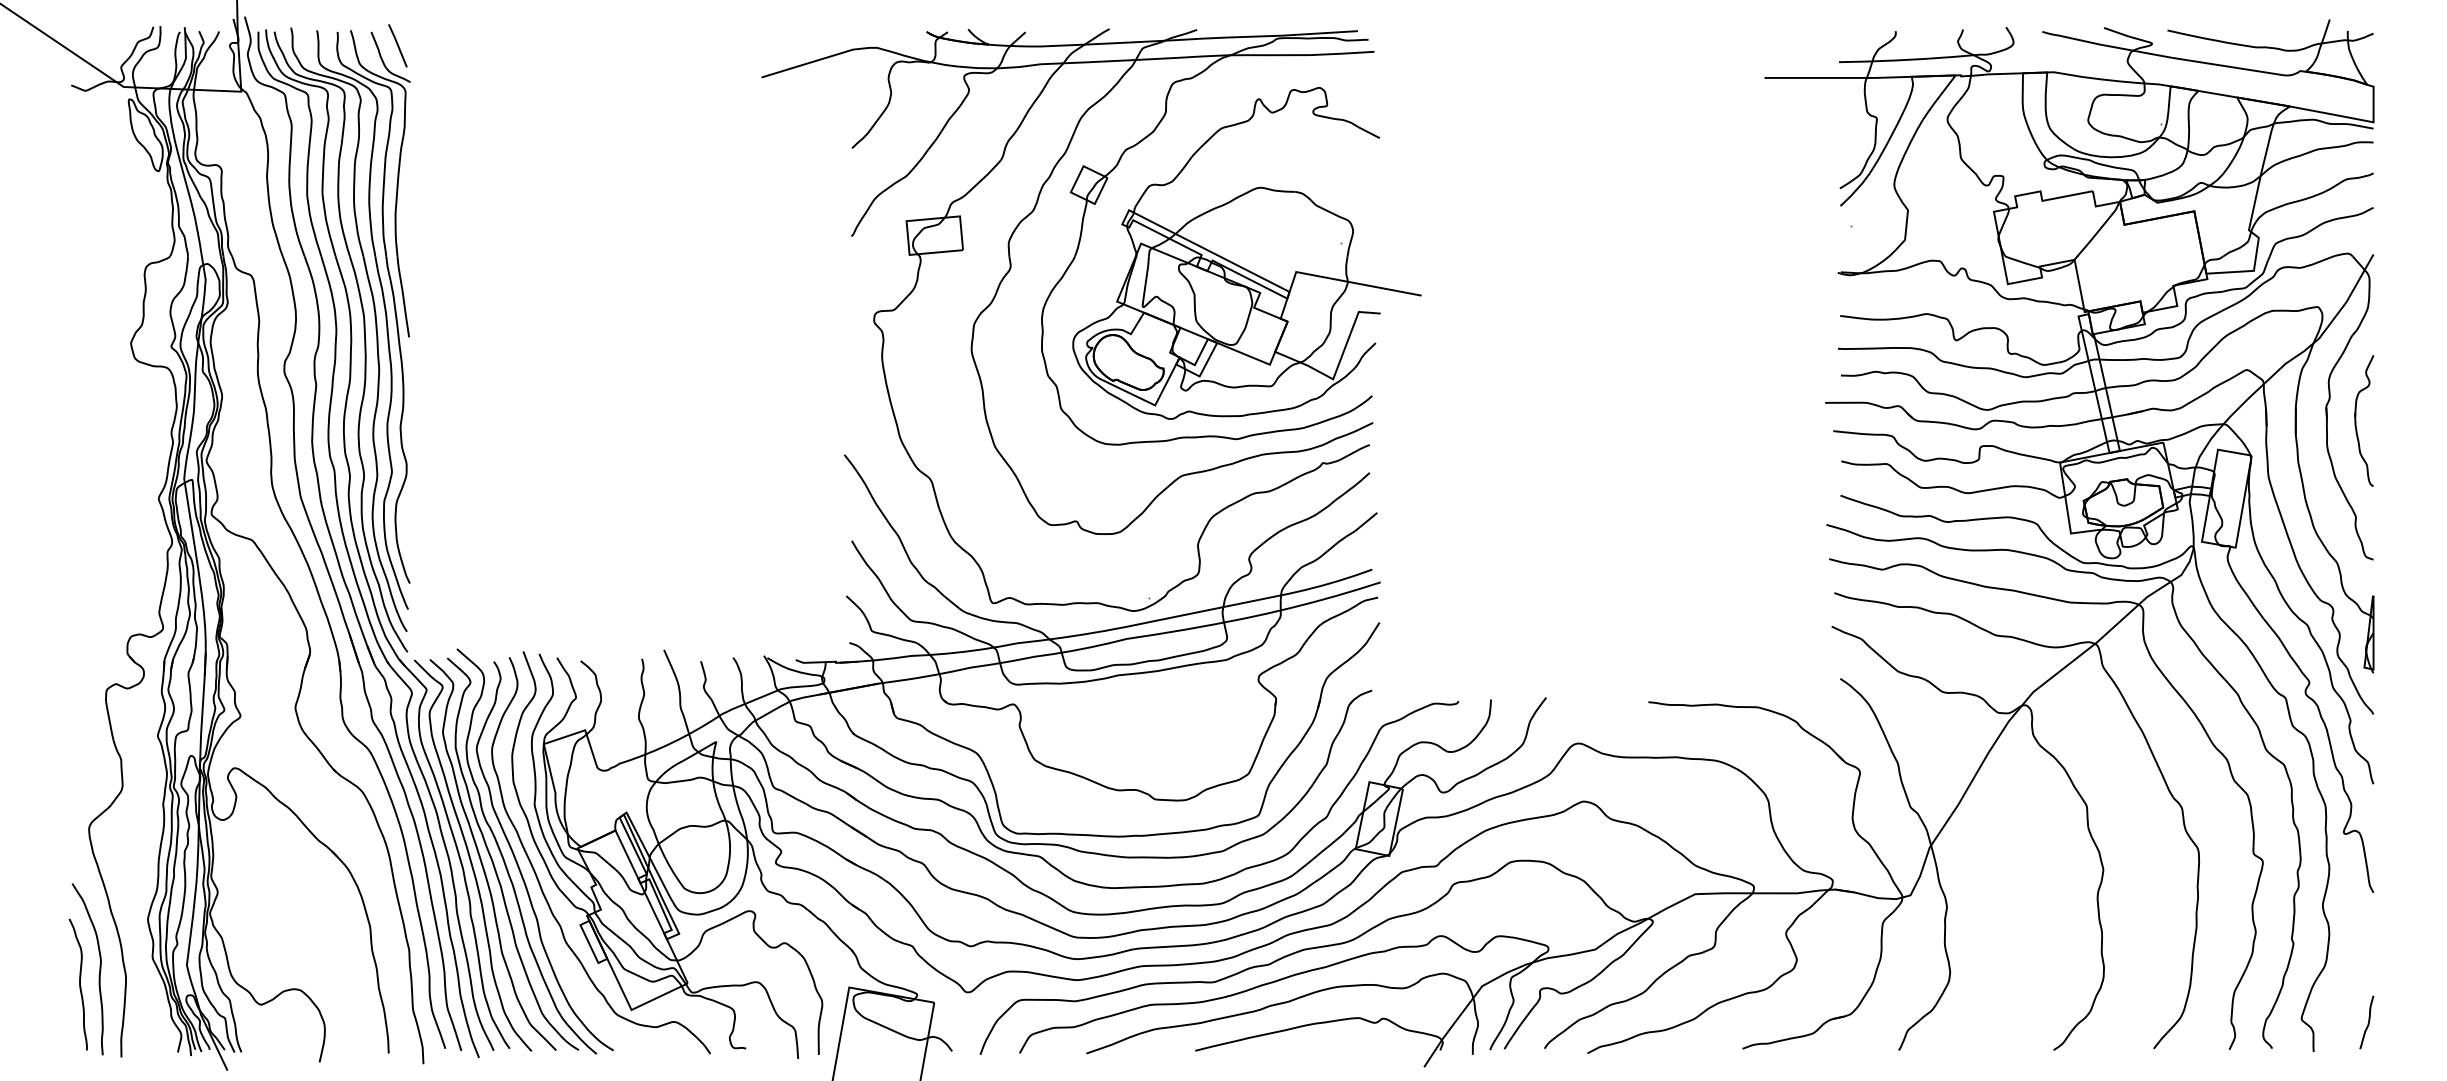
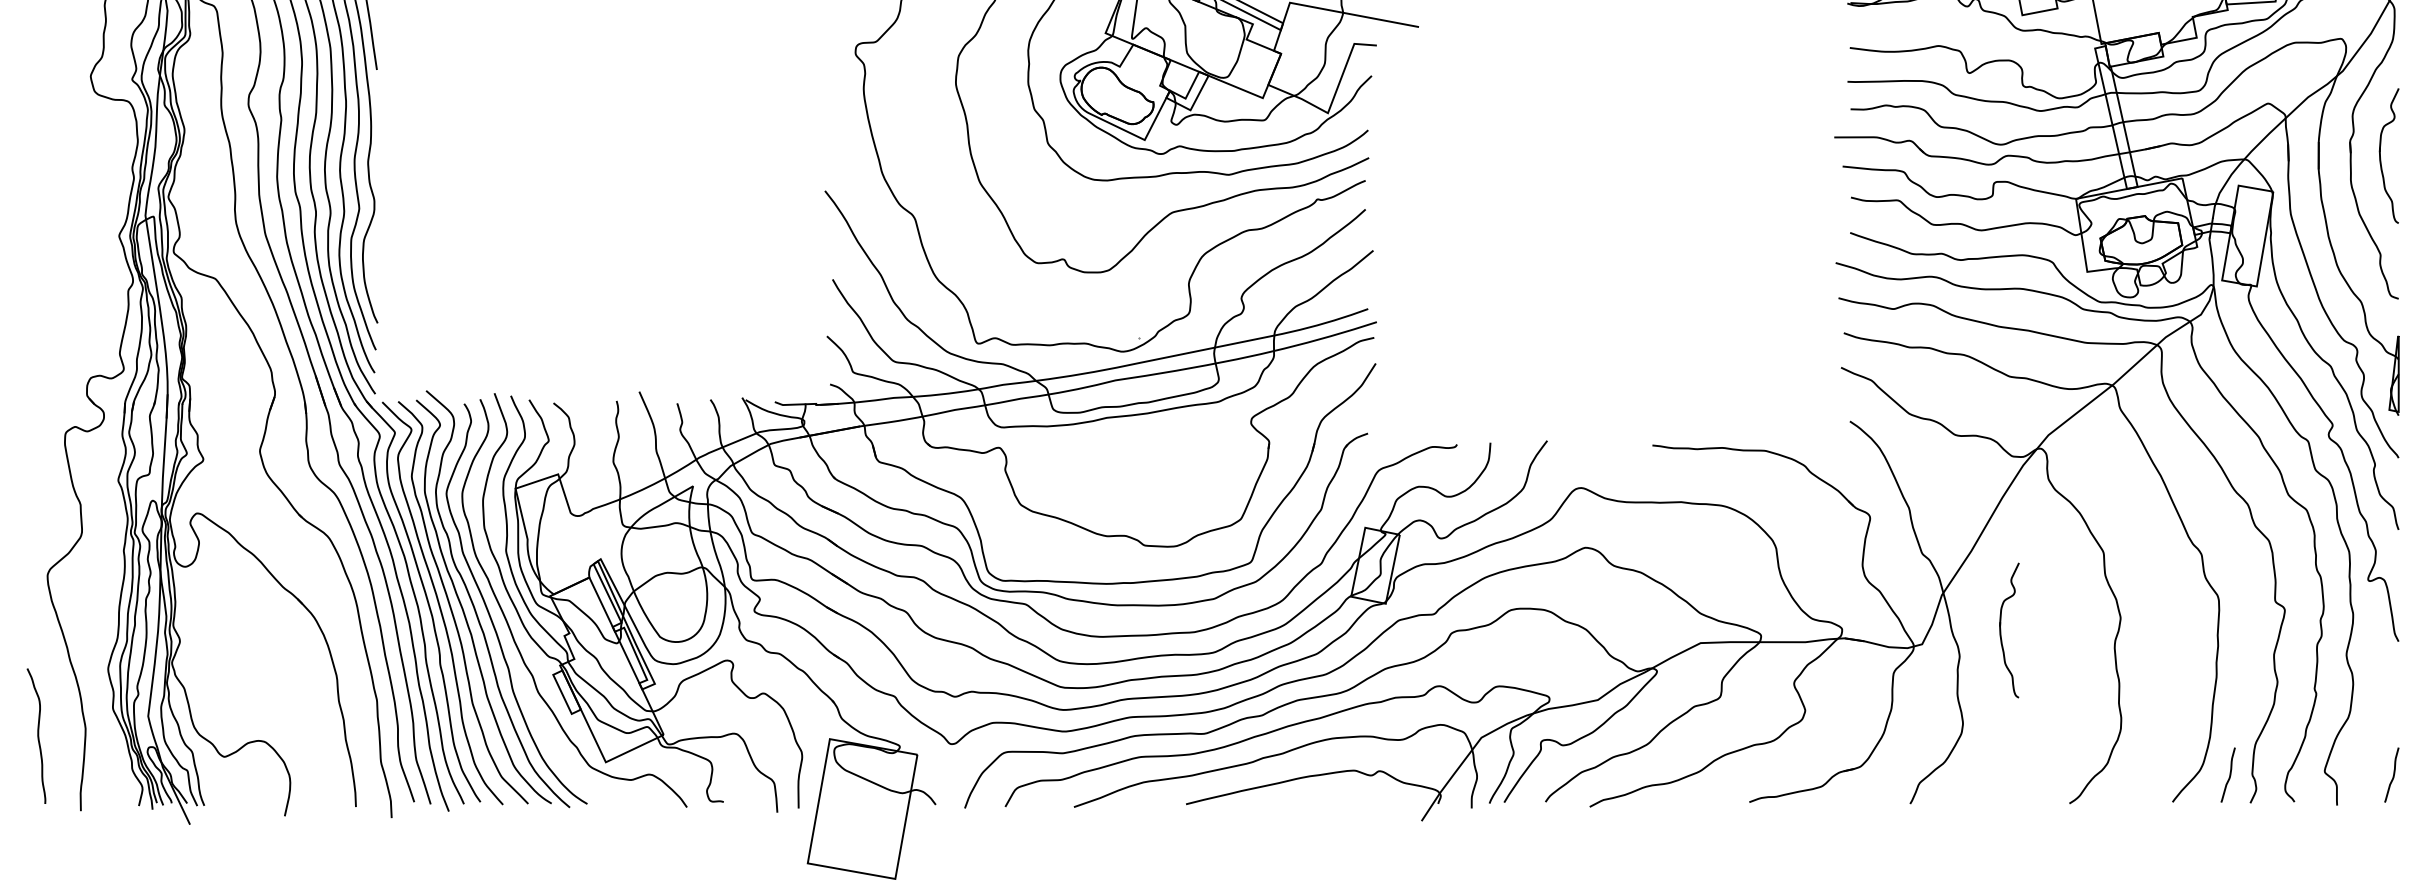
part: (1987, 881) -> (2001, 630), added
curve: (99, 969) -> (58, 720), removed
curve: (2208, 1023) -> (2228, 776), added

